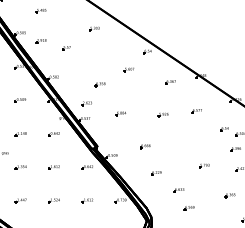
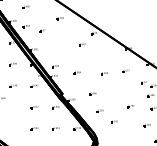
part: (169, 82) -> (108, 52), removed
part: (99, 83) -> (63, 53), removed
part: (19, 167) -> (12, 107), removed
part: (19, 200) -> (12, 128), removed
part: (188, 208) -> (120, 133), removed

